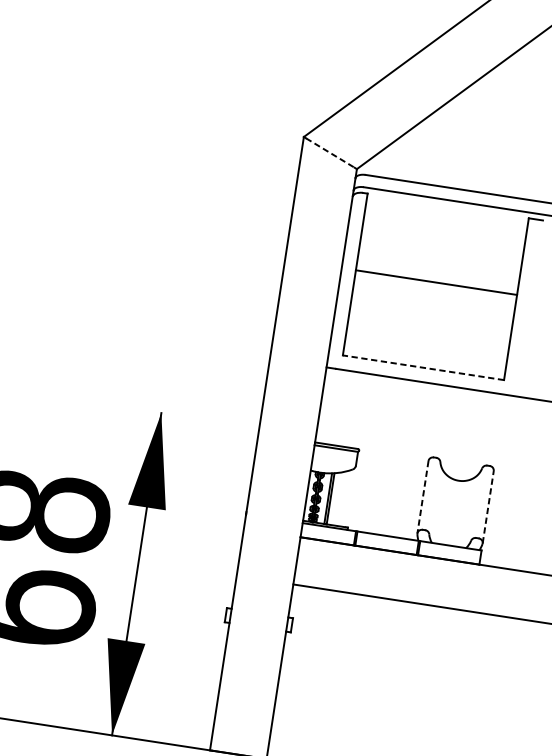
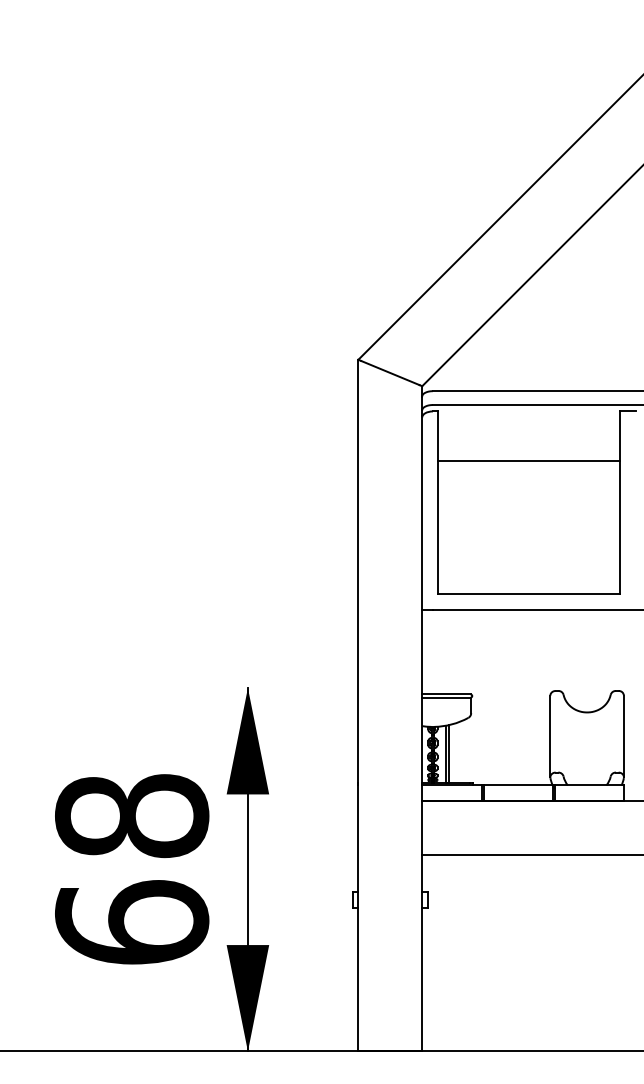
line: (330, 153) -> (390, 373), dashed -> solid
line: (436, 282) -> (528, 460), moved
line: (423, 367) -> (529, 593), dashed -> solid
line: (423, 497) -> (550, 736), dashed -> solid
line: (487, 507) -> (623, 736), dashed -> solid

